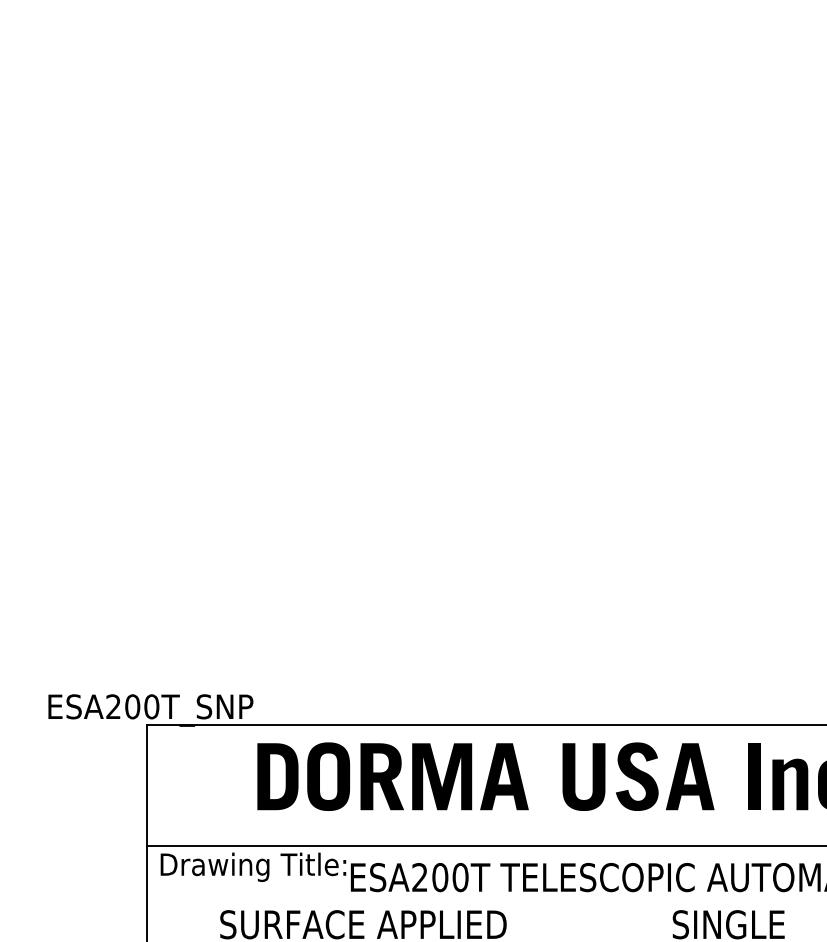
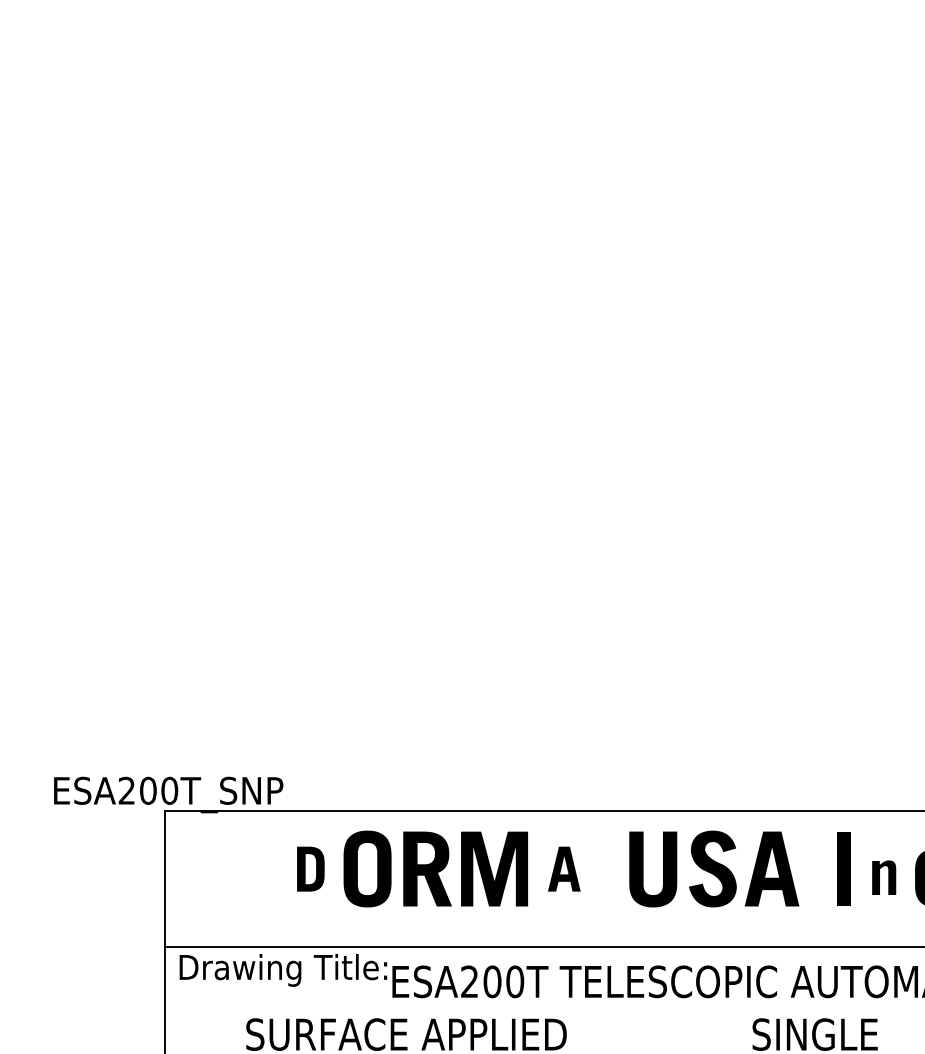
part: (277, 776) -> (310, 868), size x0.6
part: (504, 776) -> (564, 868), size x0.6
part: (790, 784) -> (884, 877), size x0.6

